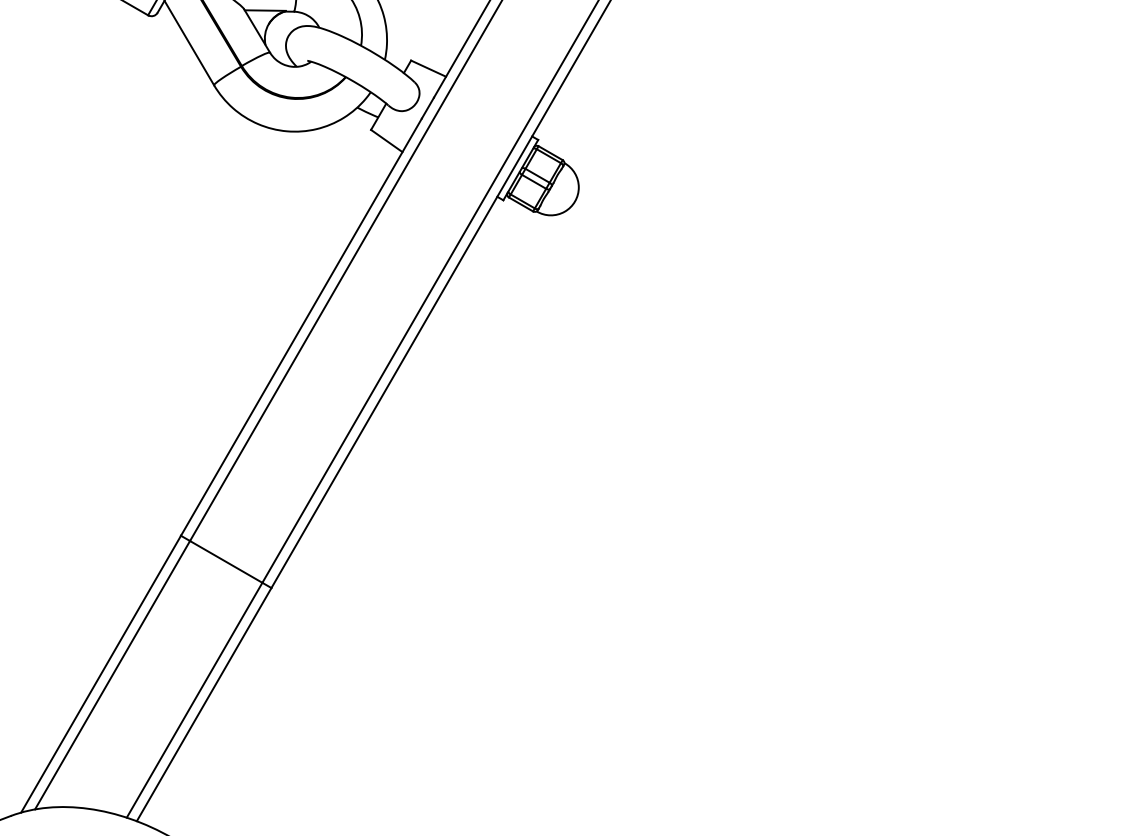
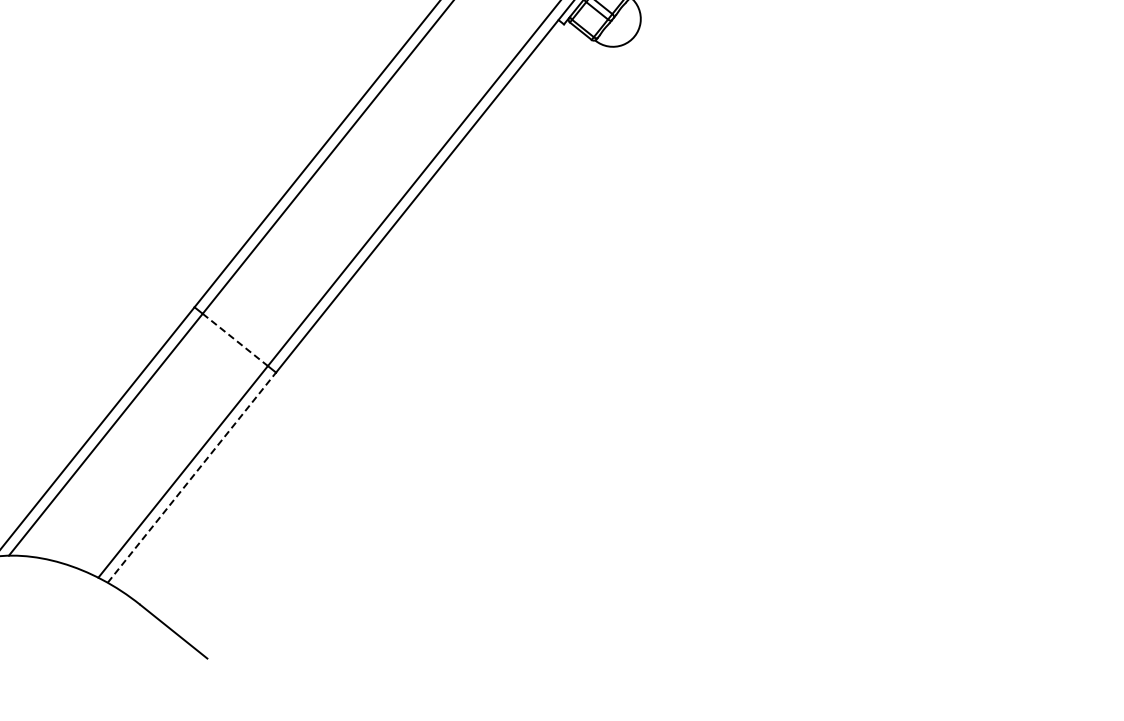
line: (226, 561) -> (235, 339), solid -> dashed
line: (204, 704) -> (192, 477), solid -> dashed

